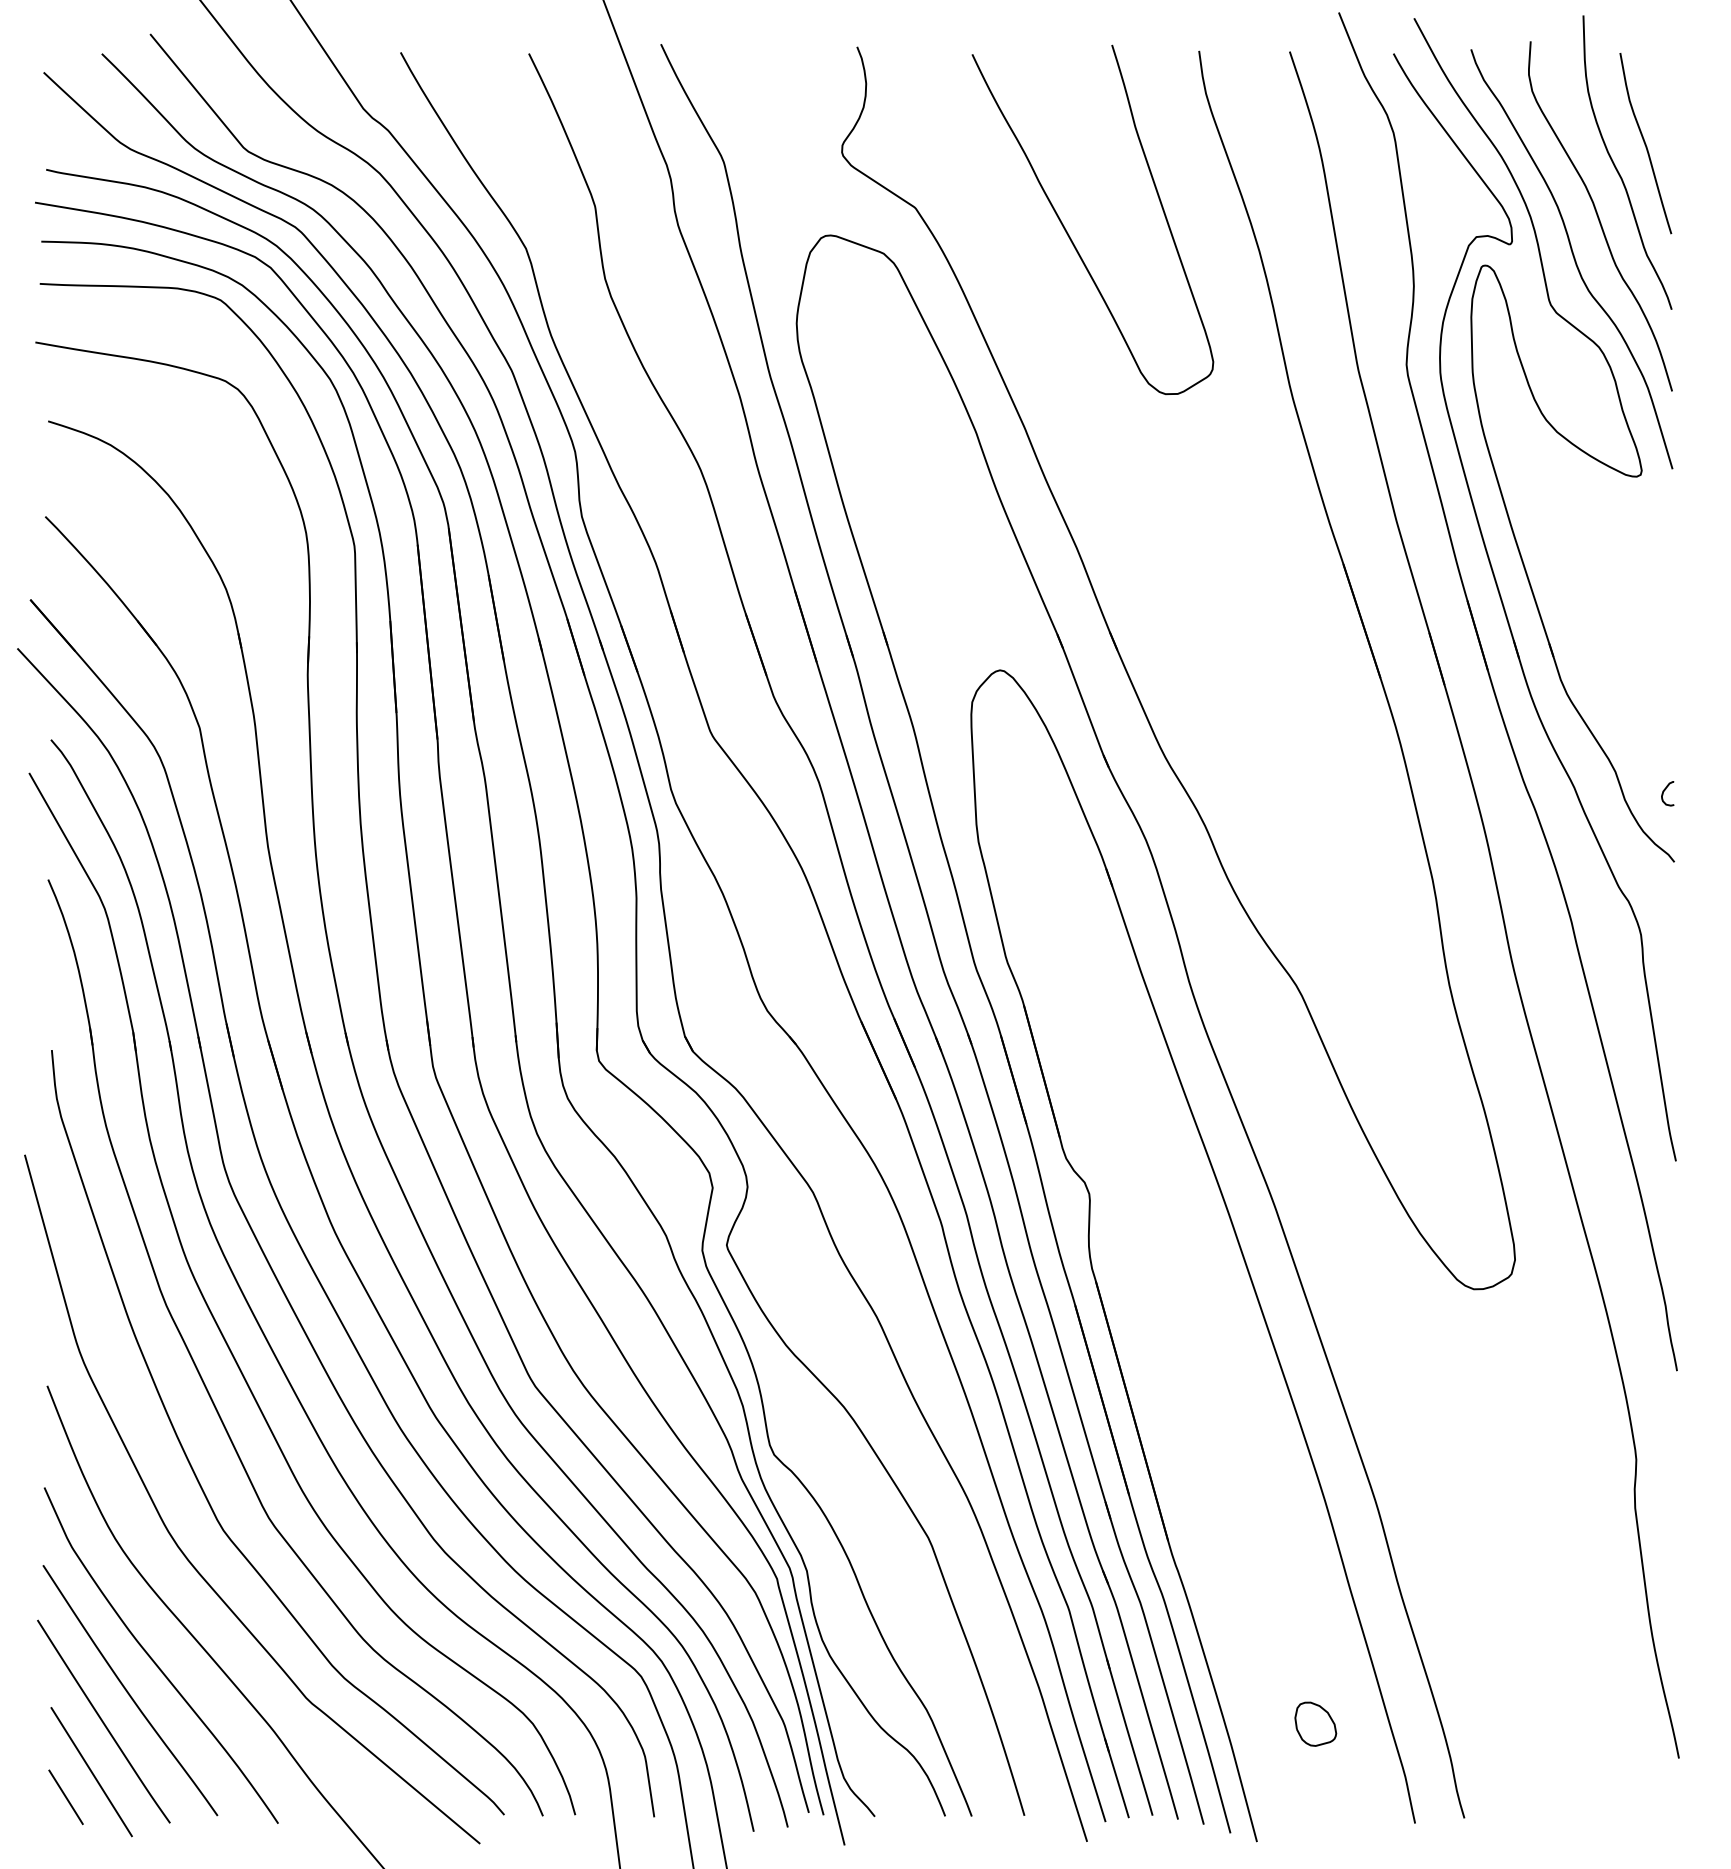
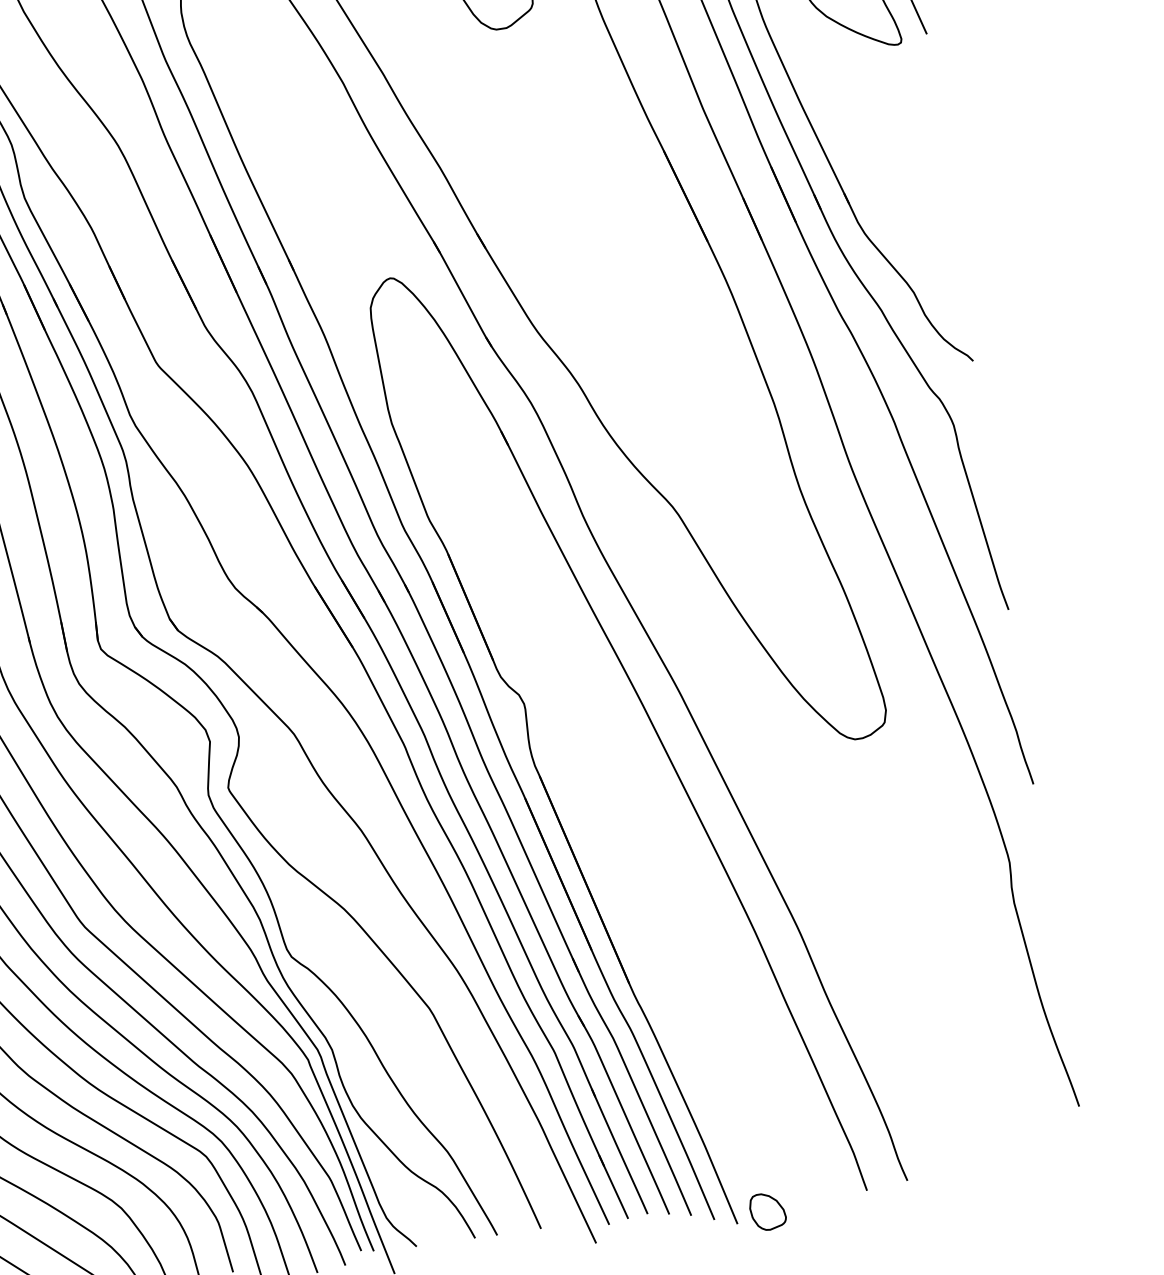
curve: (1665, 790) -> (957, 302), removed
part: (1315, 1723) -> (767, 1211), moved

